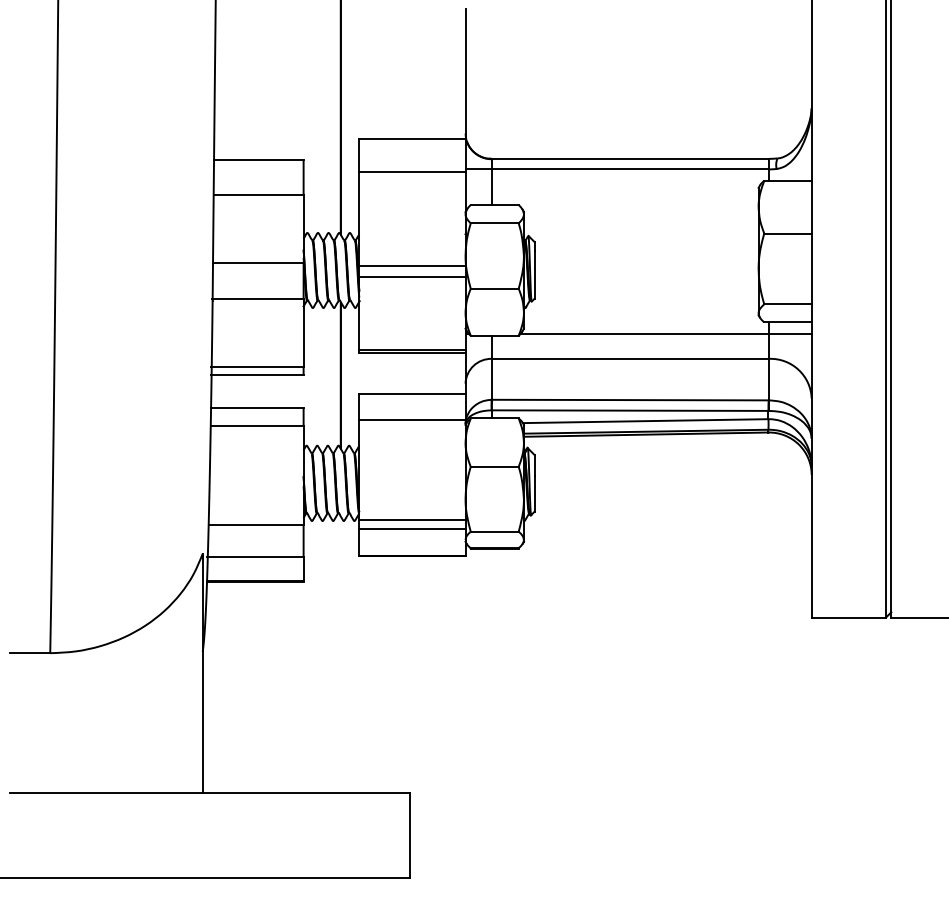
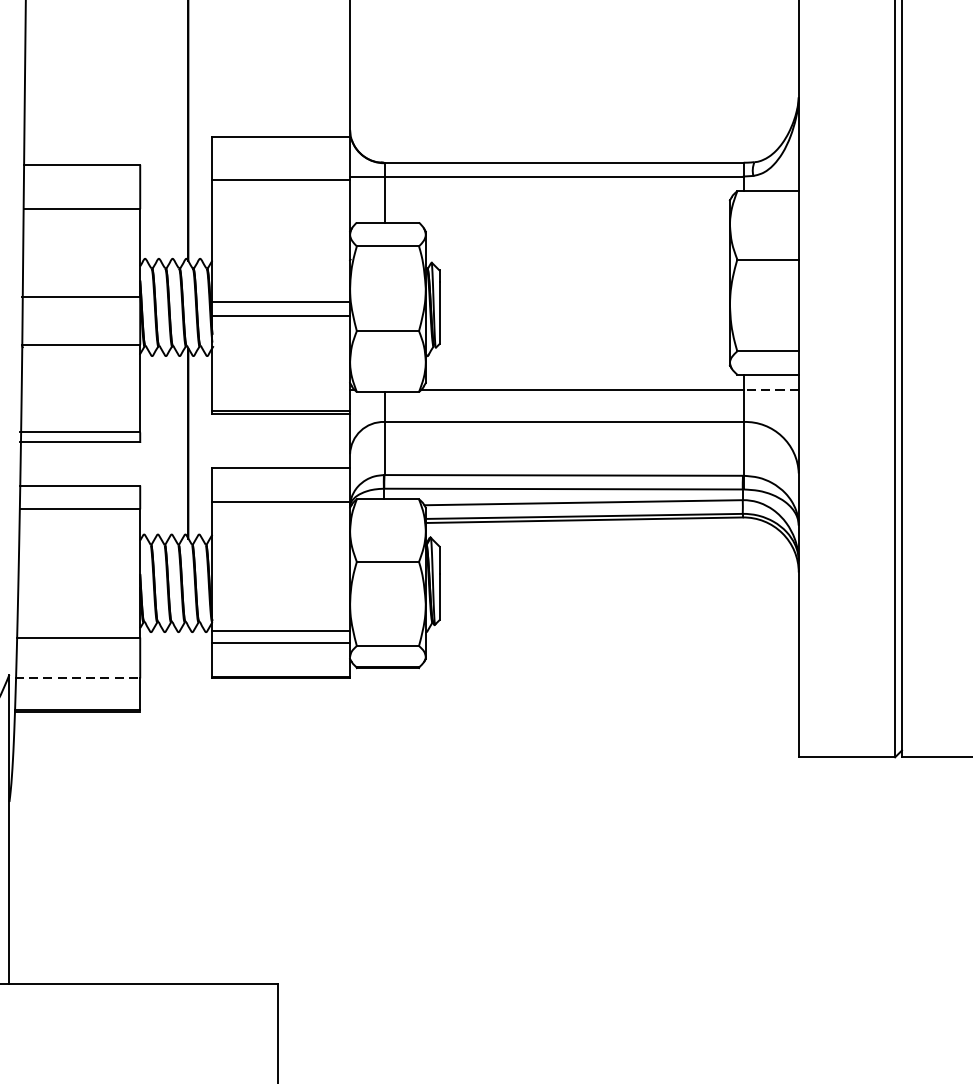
line: (789, 334) -> (770, 390), solid -> dashed
line: (255, 556) -> (77, 678), solid -> dashed

